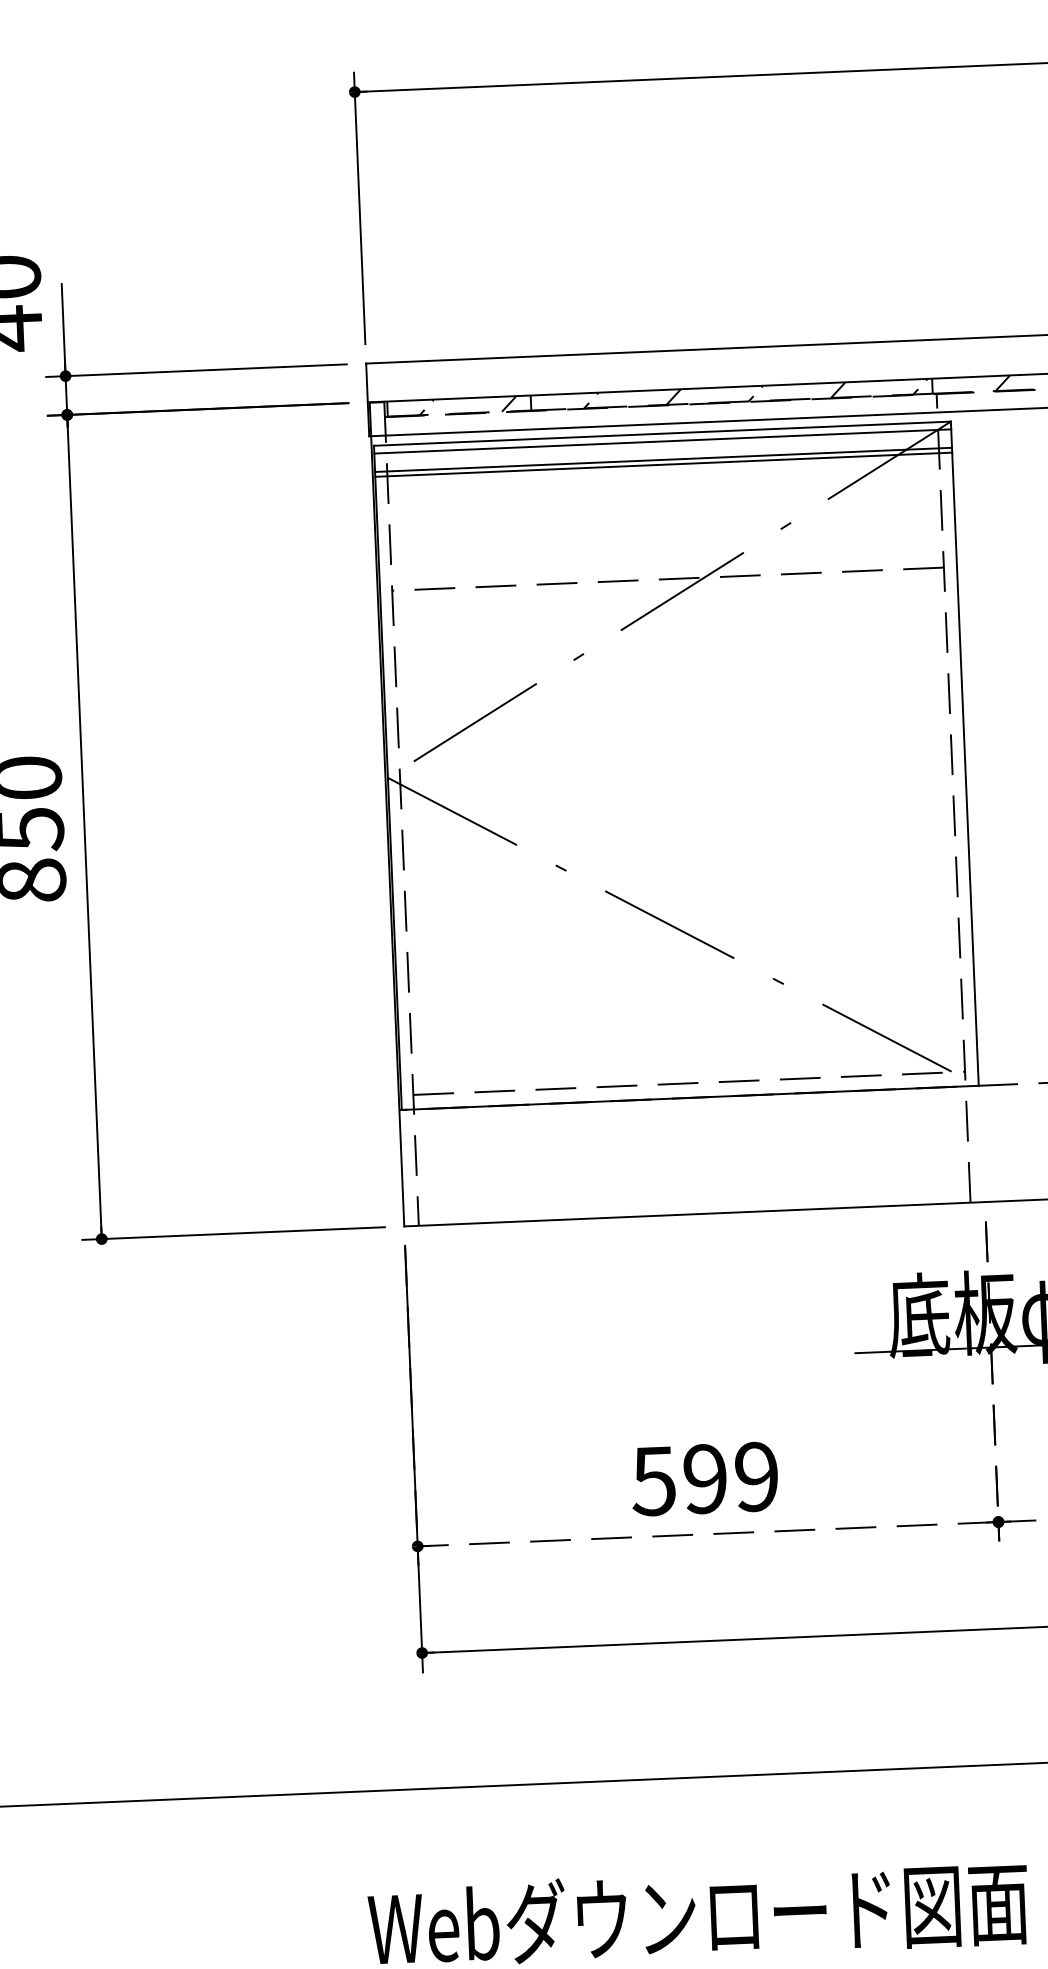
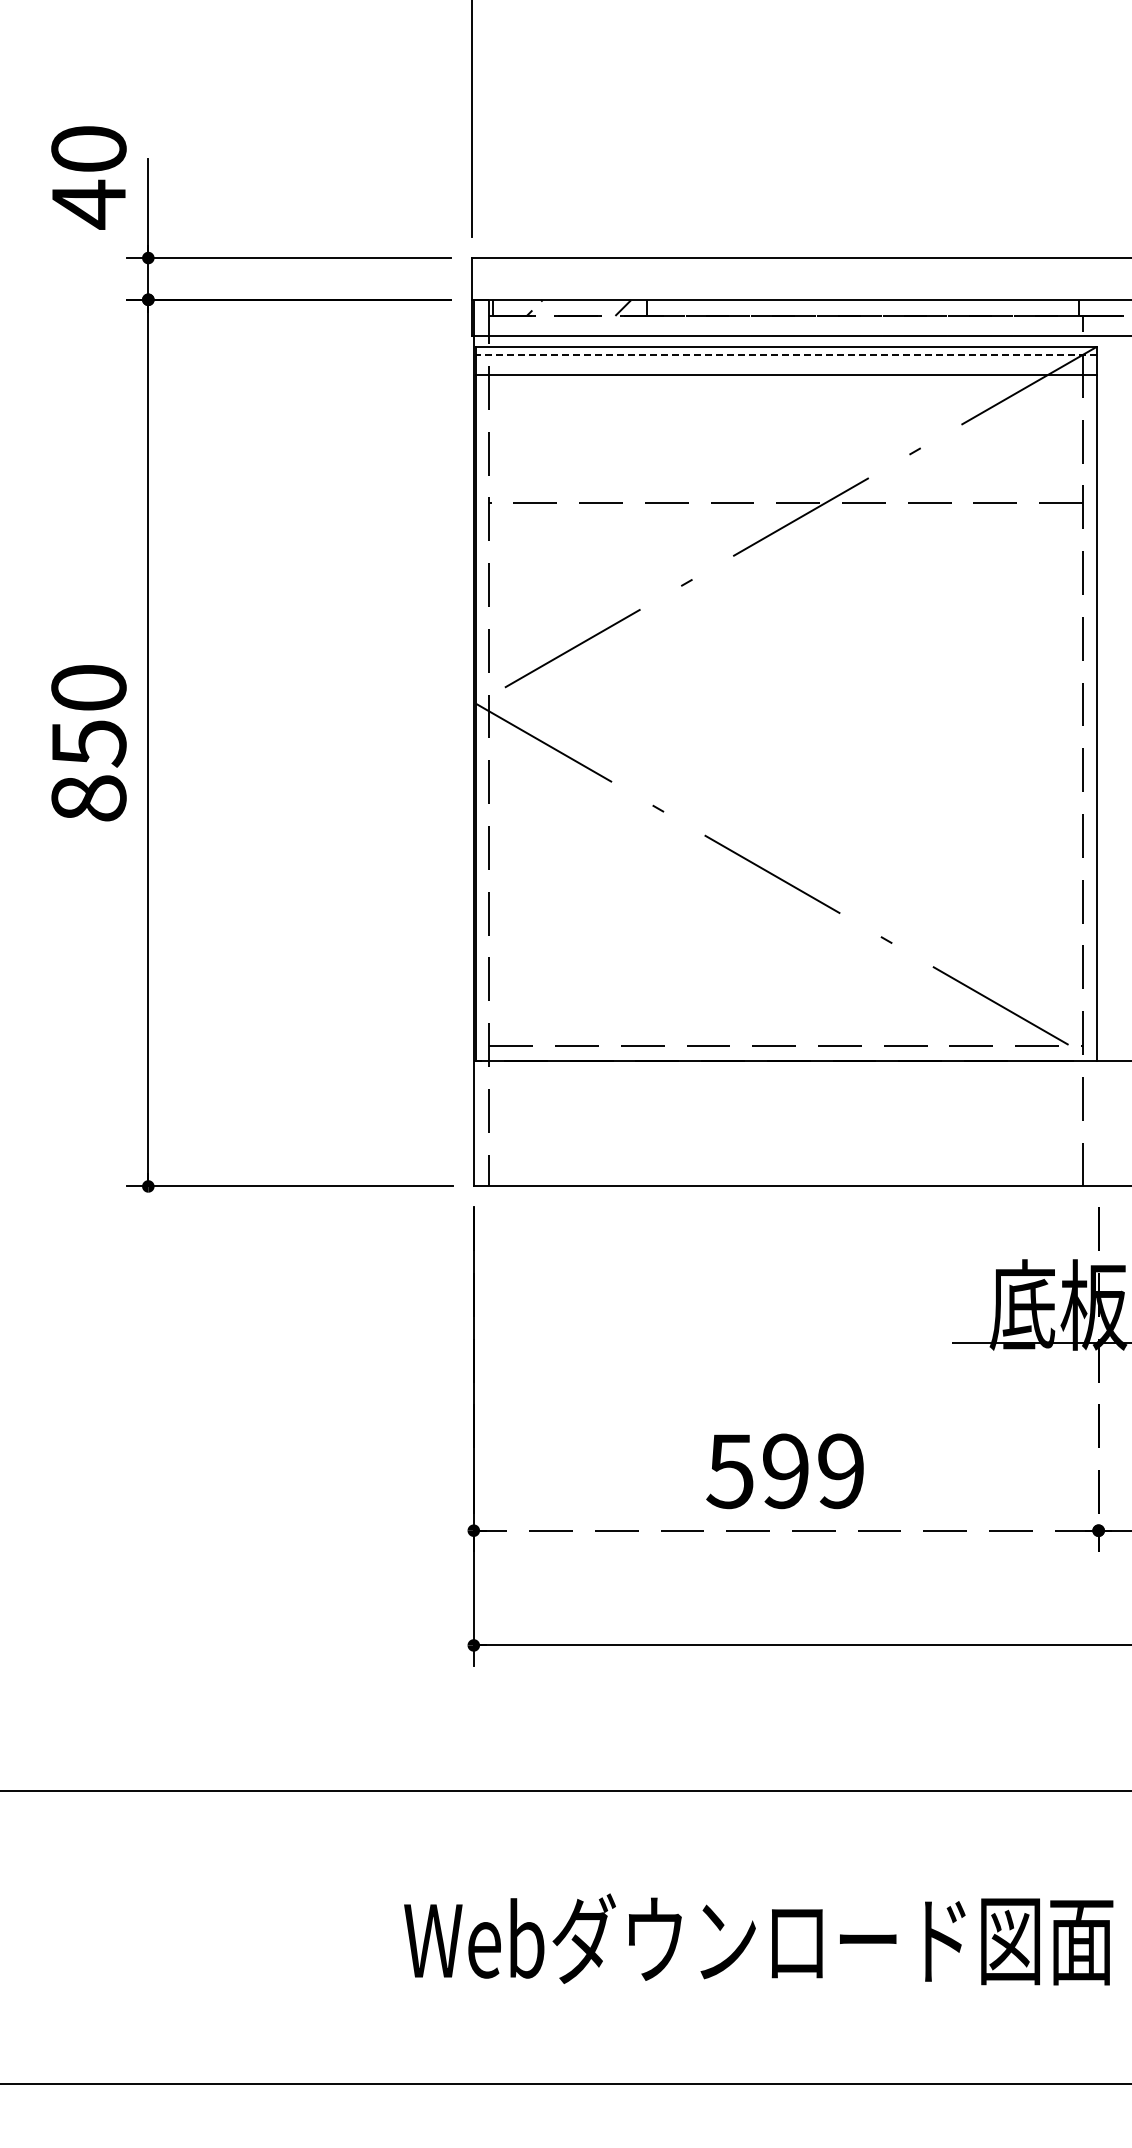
hatch: (755, 393) -> (888, 307), removed
line: (662, 441) -> (786, 355), solid -> dashed
line: (663, 465) -> (786, 380), removed

